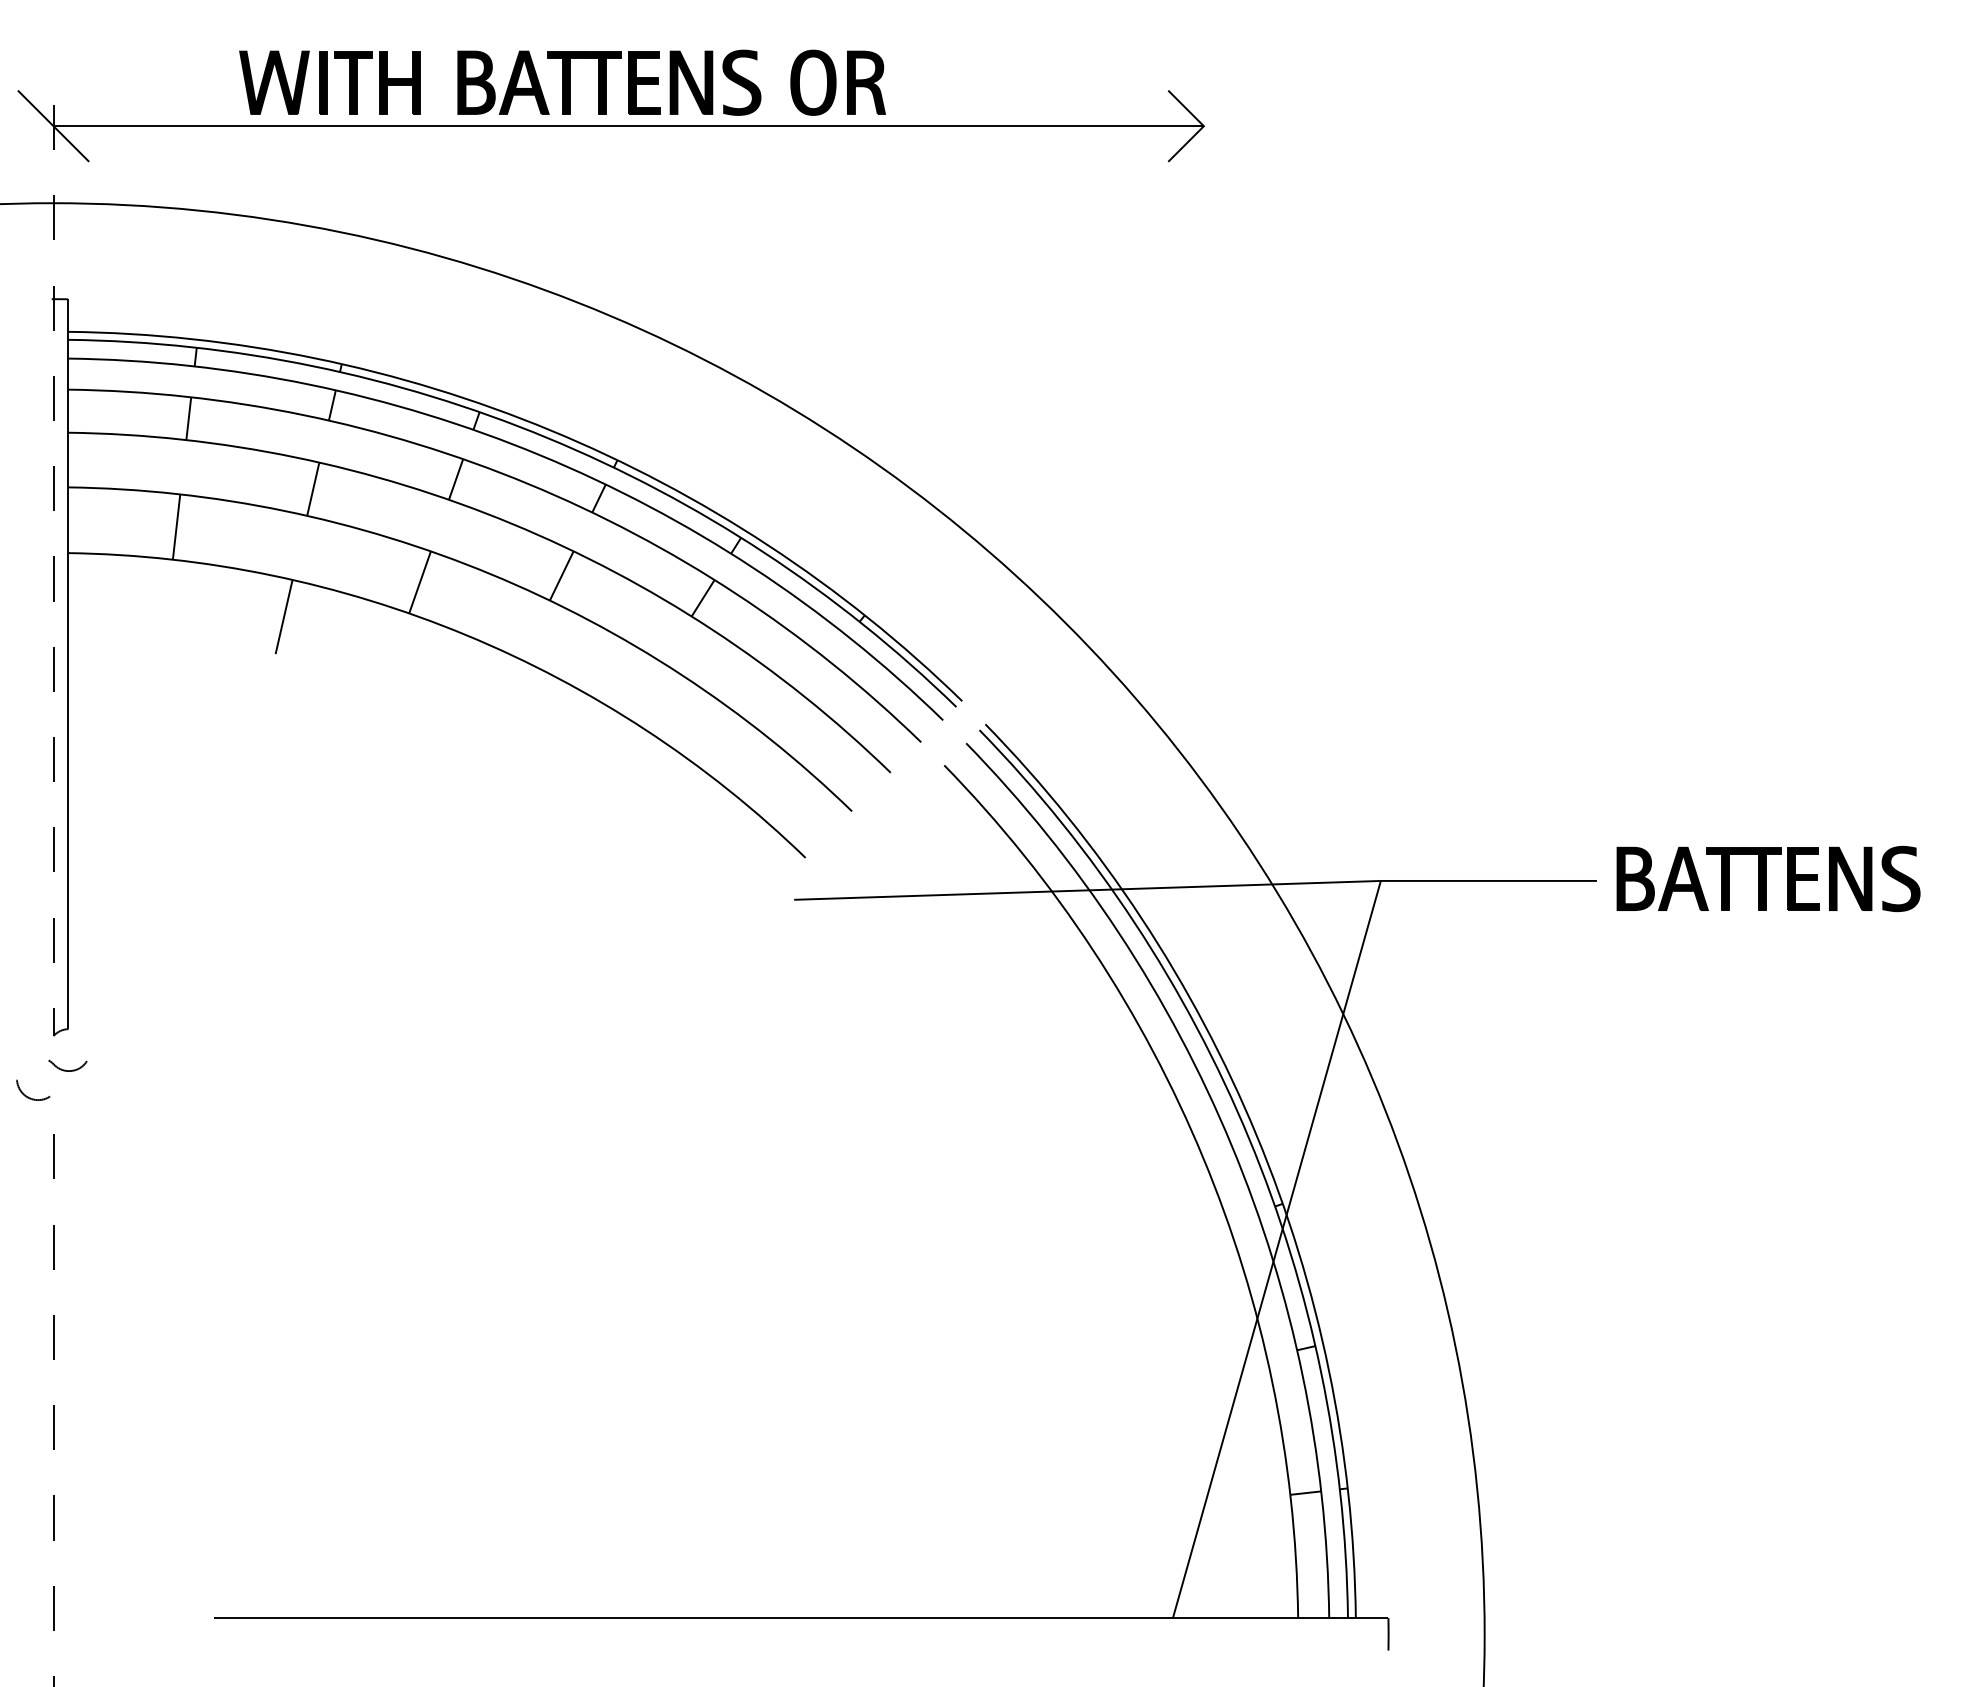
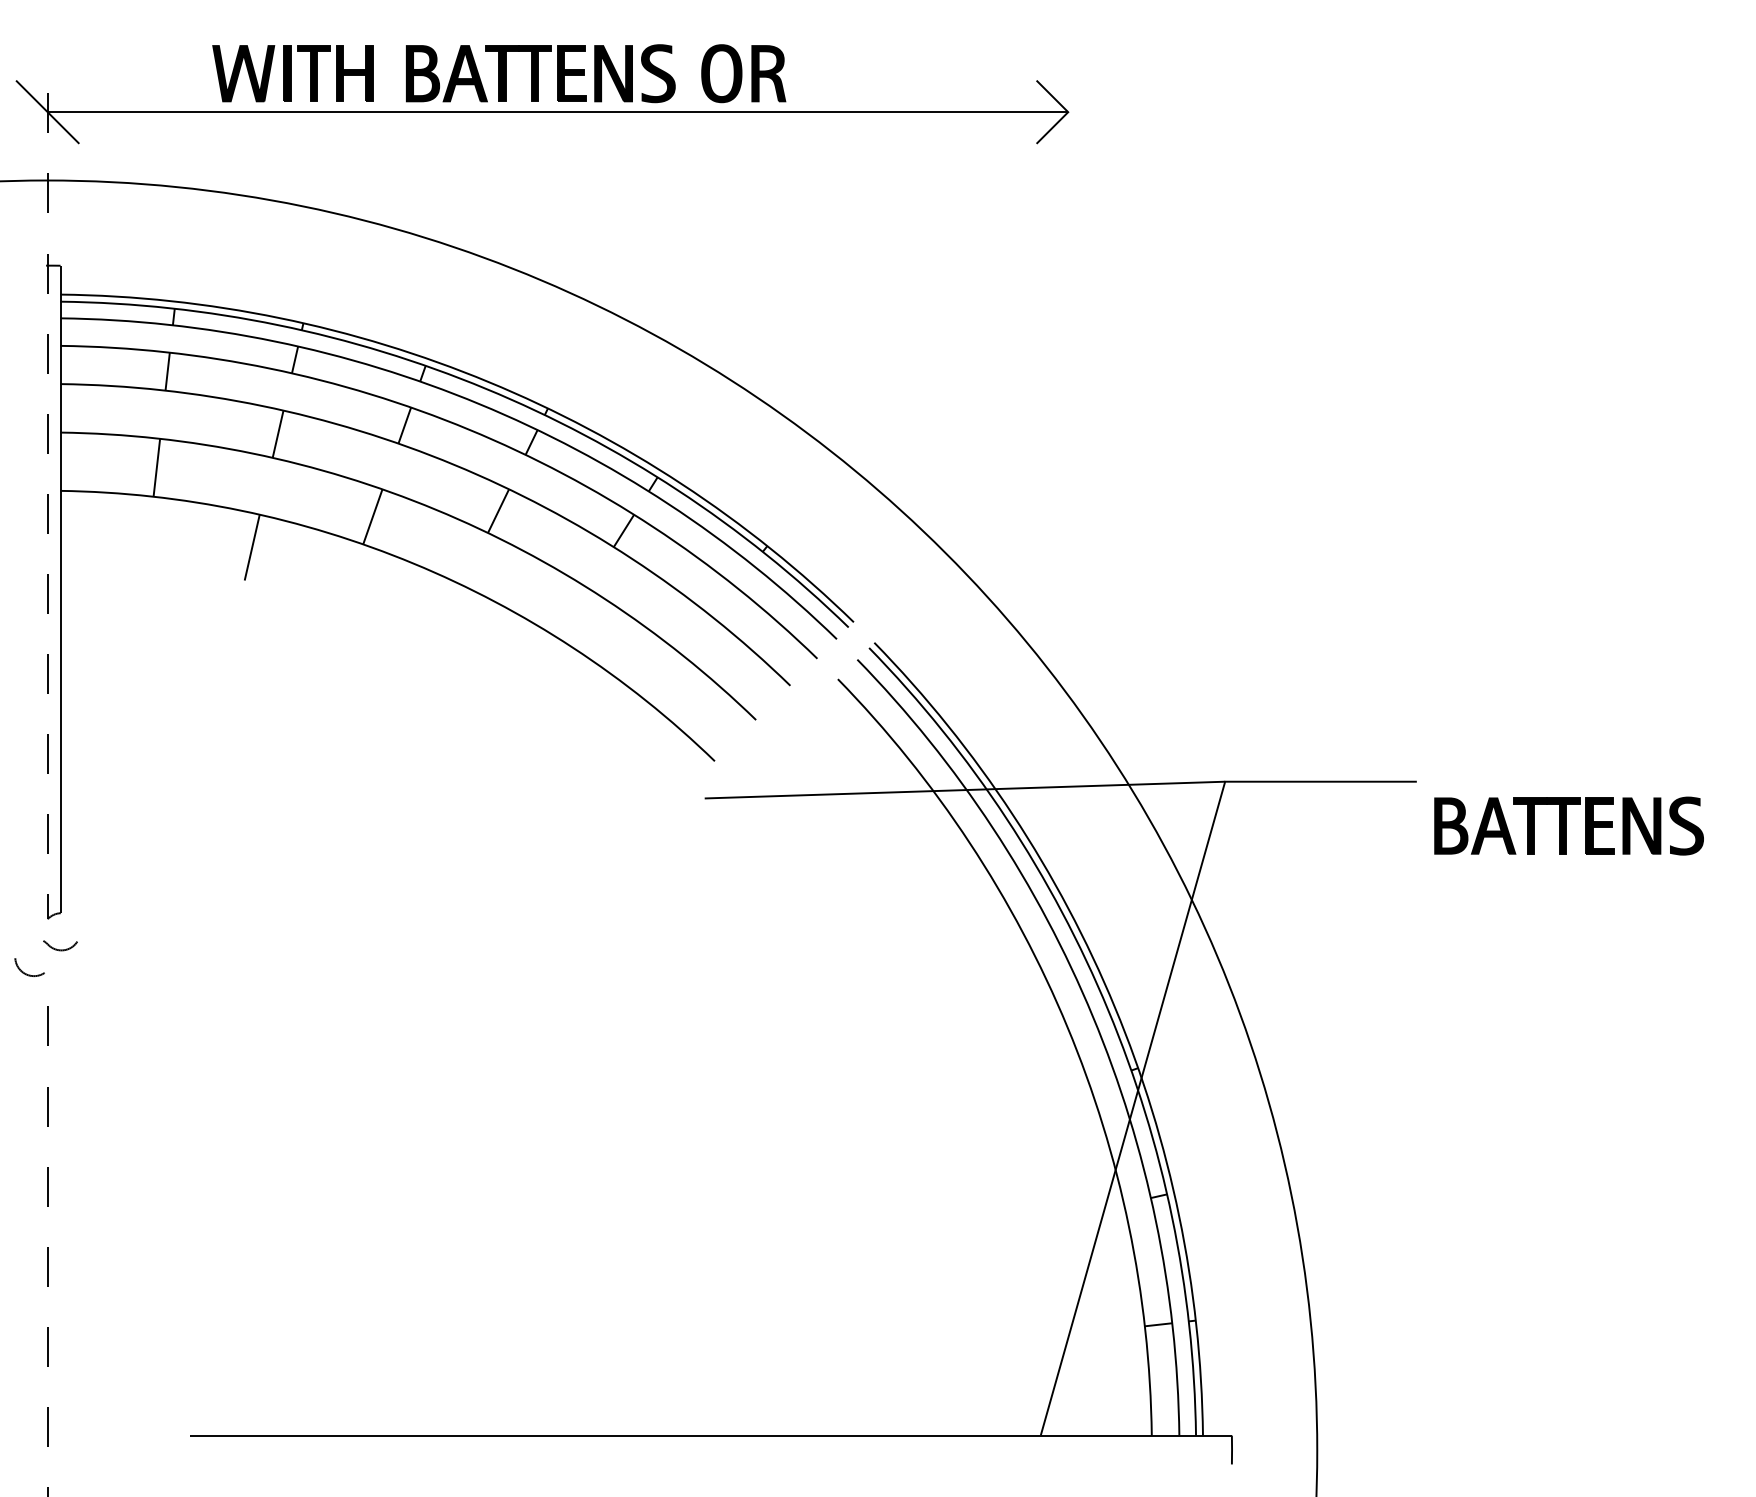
part: (1768, 878) -> (1569, 825), moved

